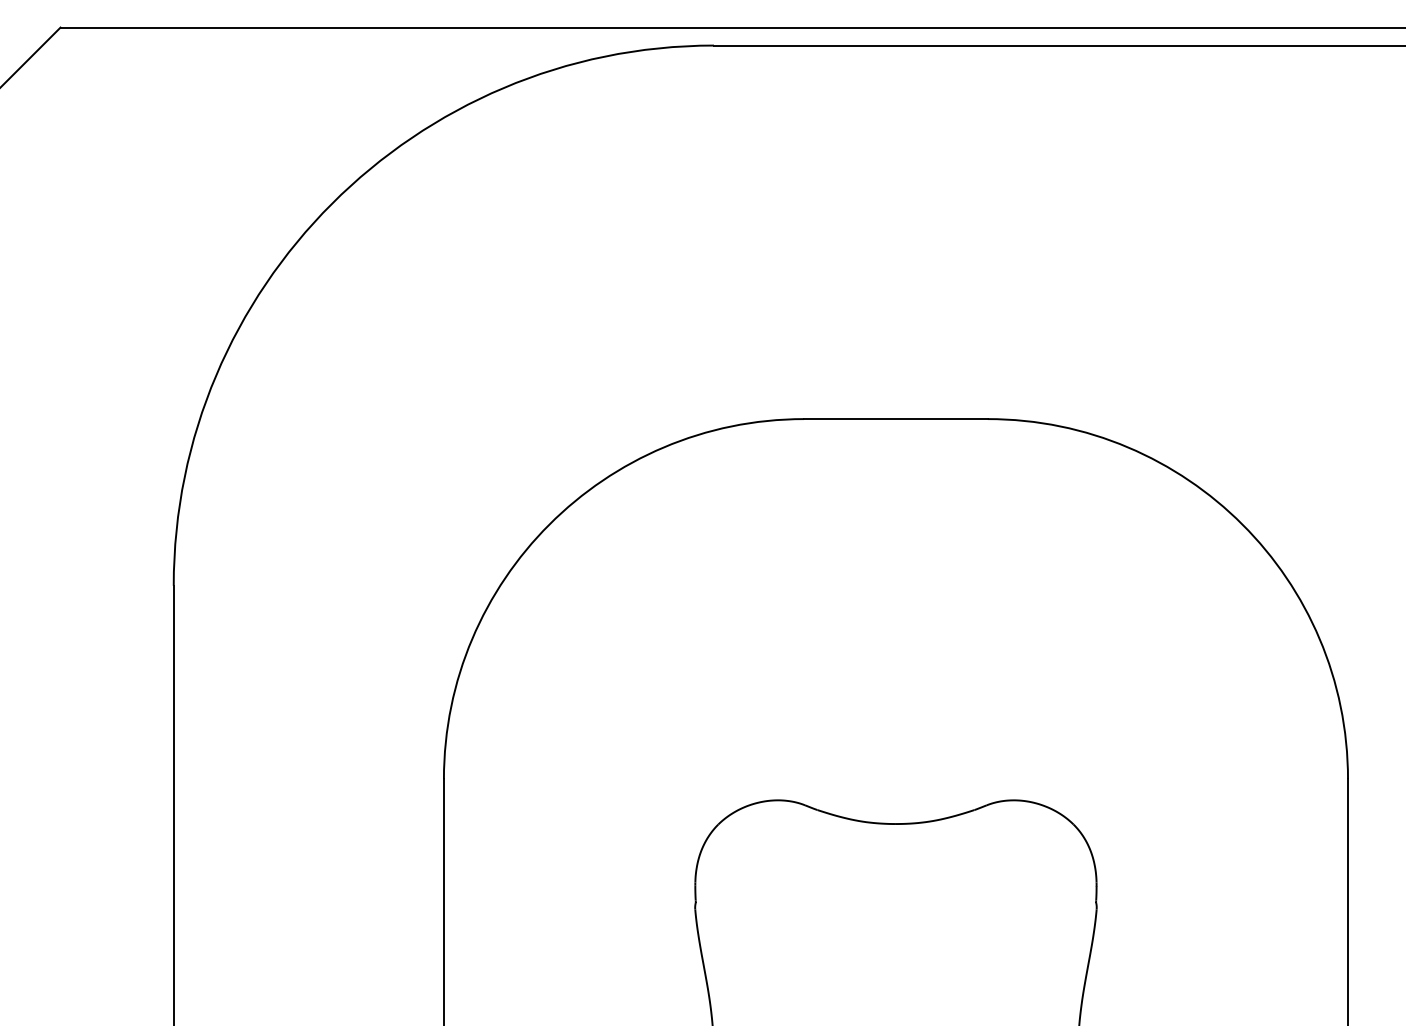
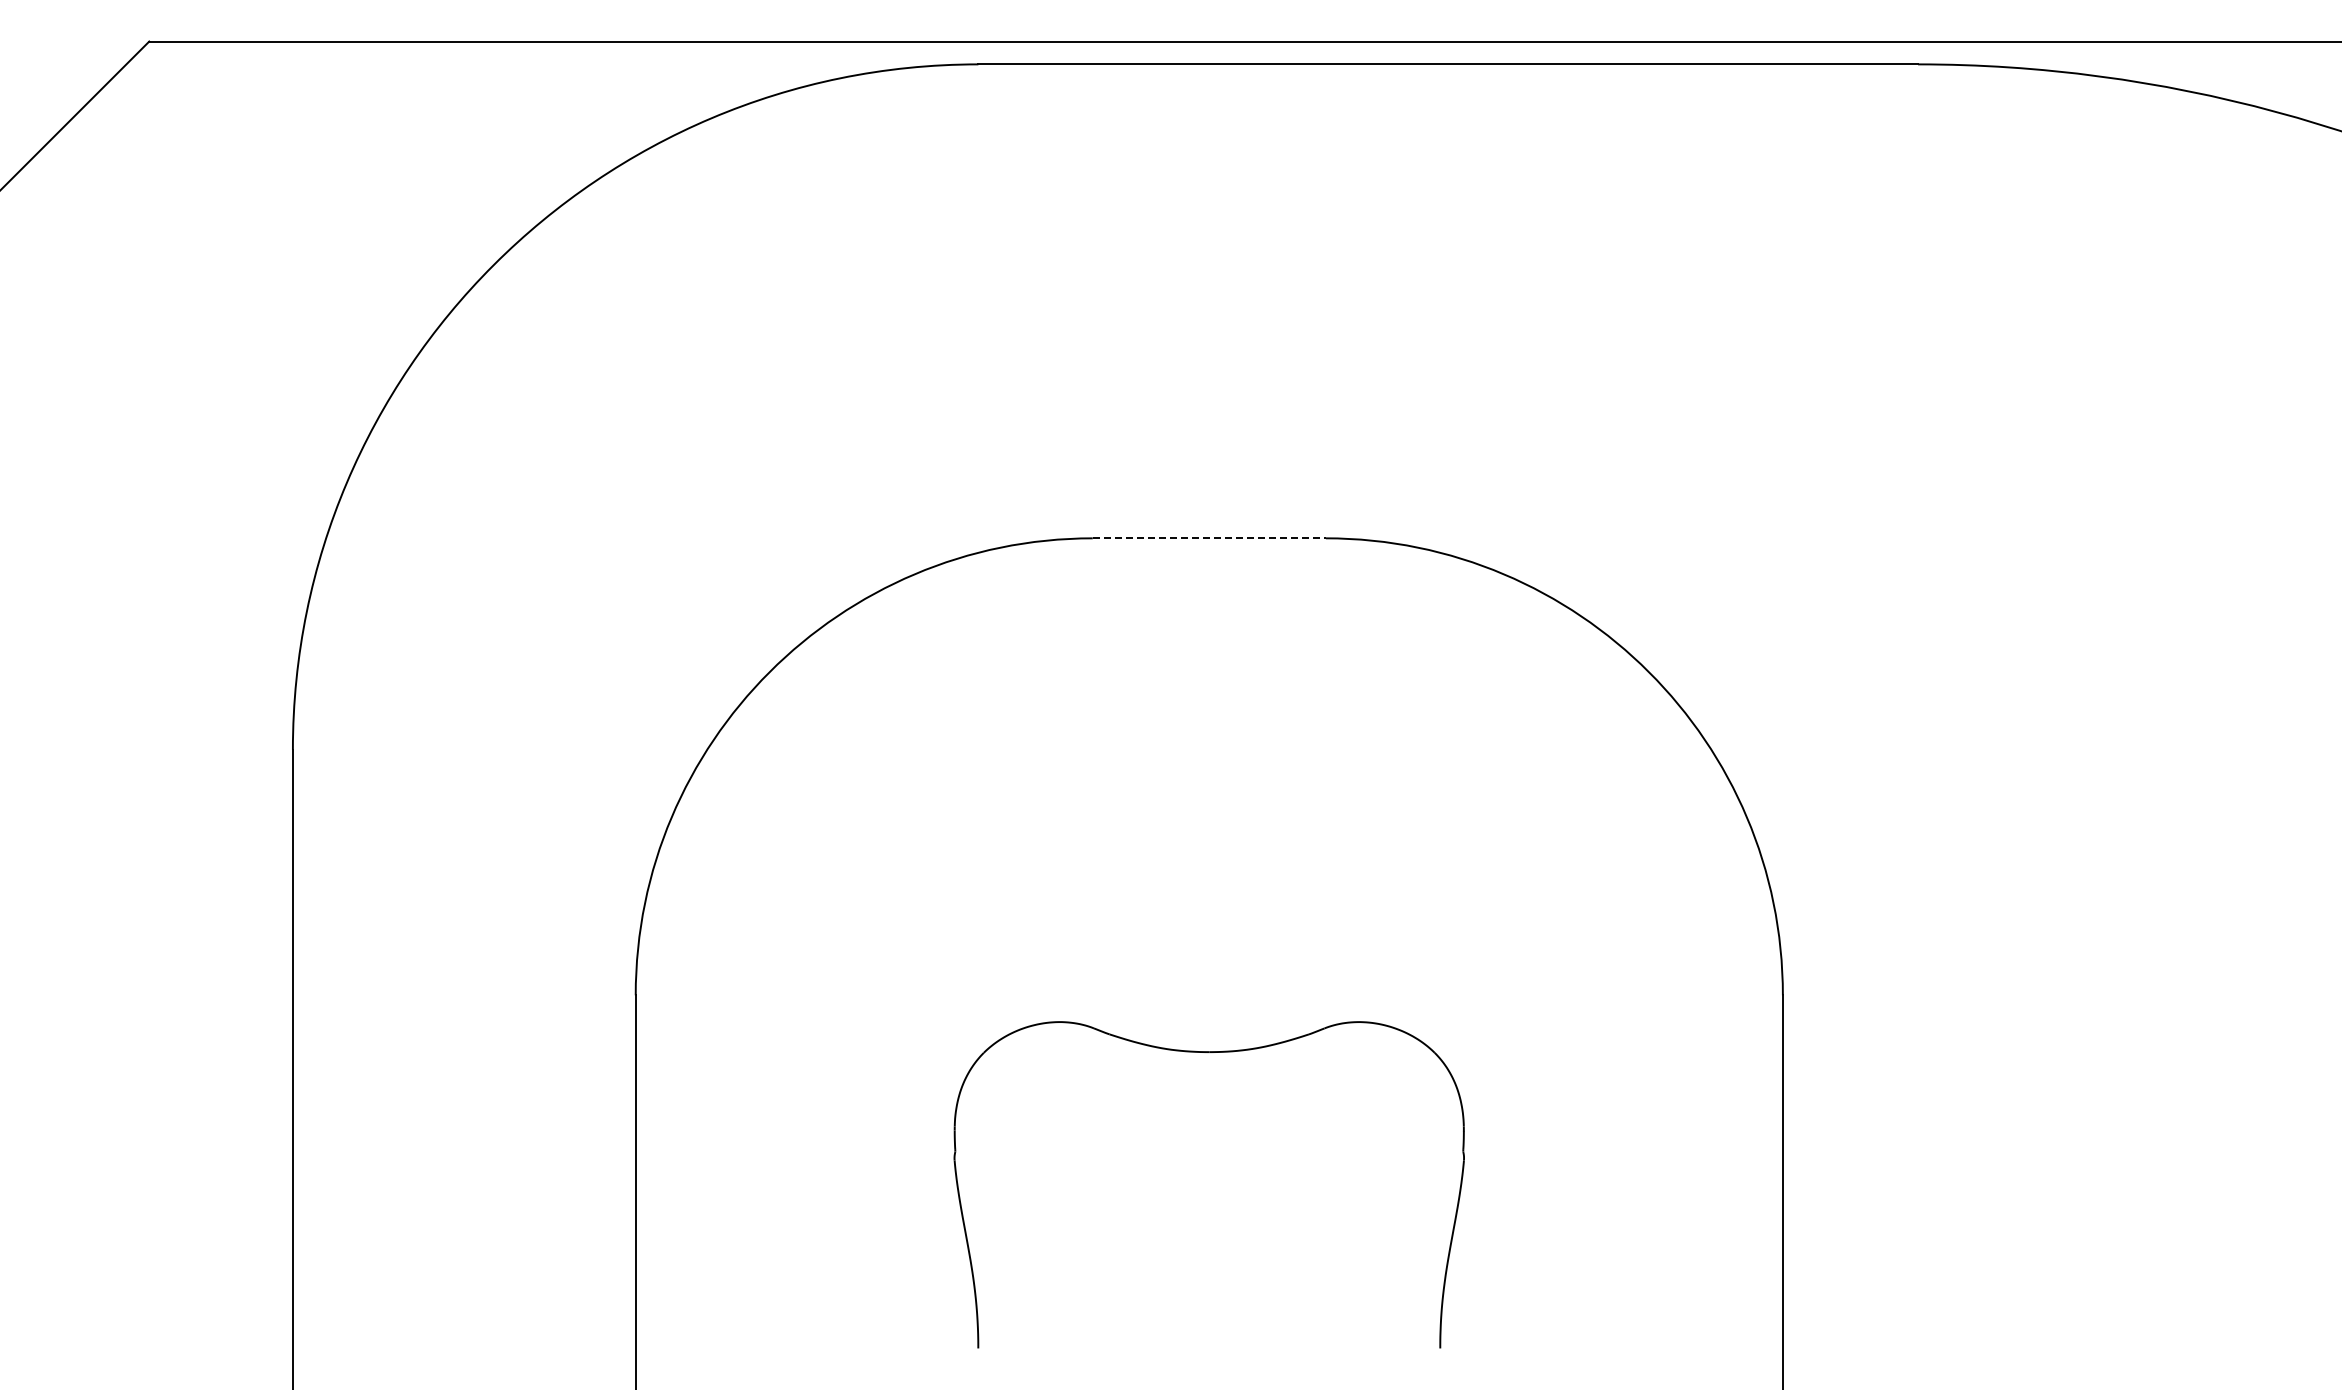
line: (896, 419) -> (1209, 538), solid -> dashed

